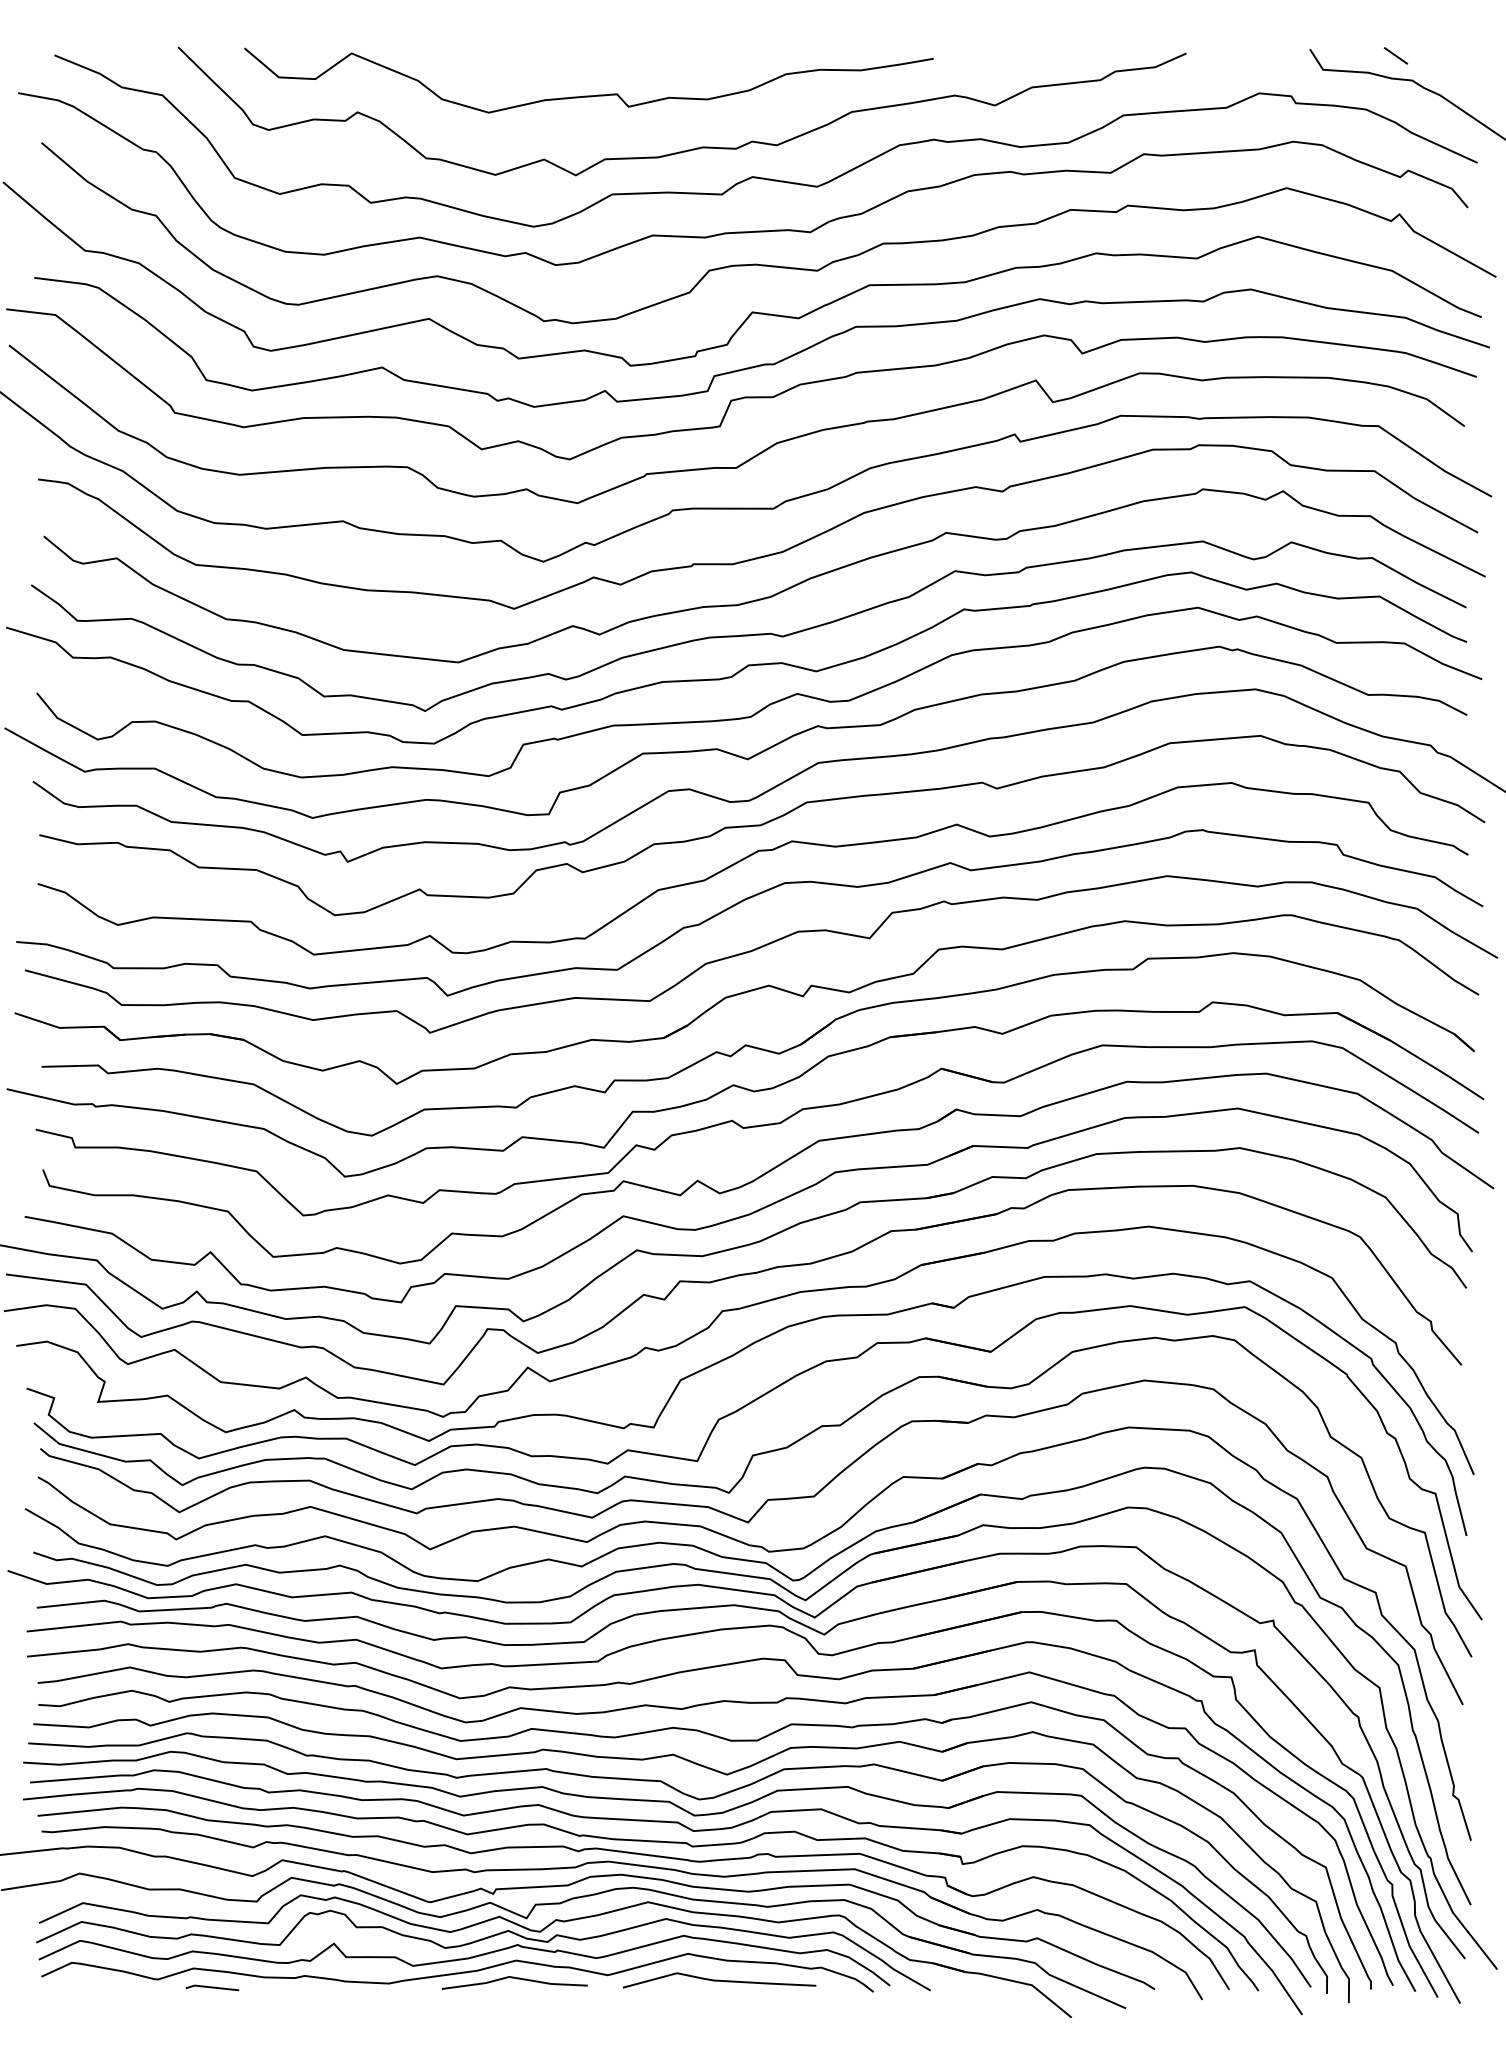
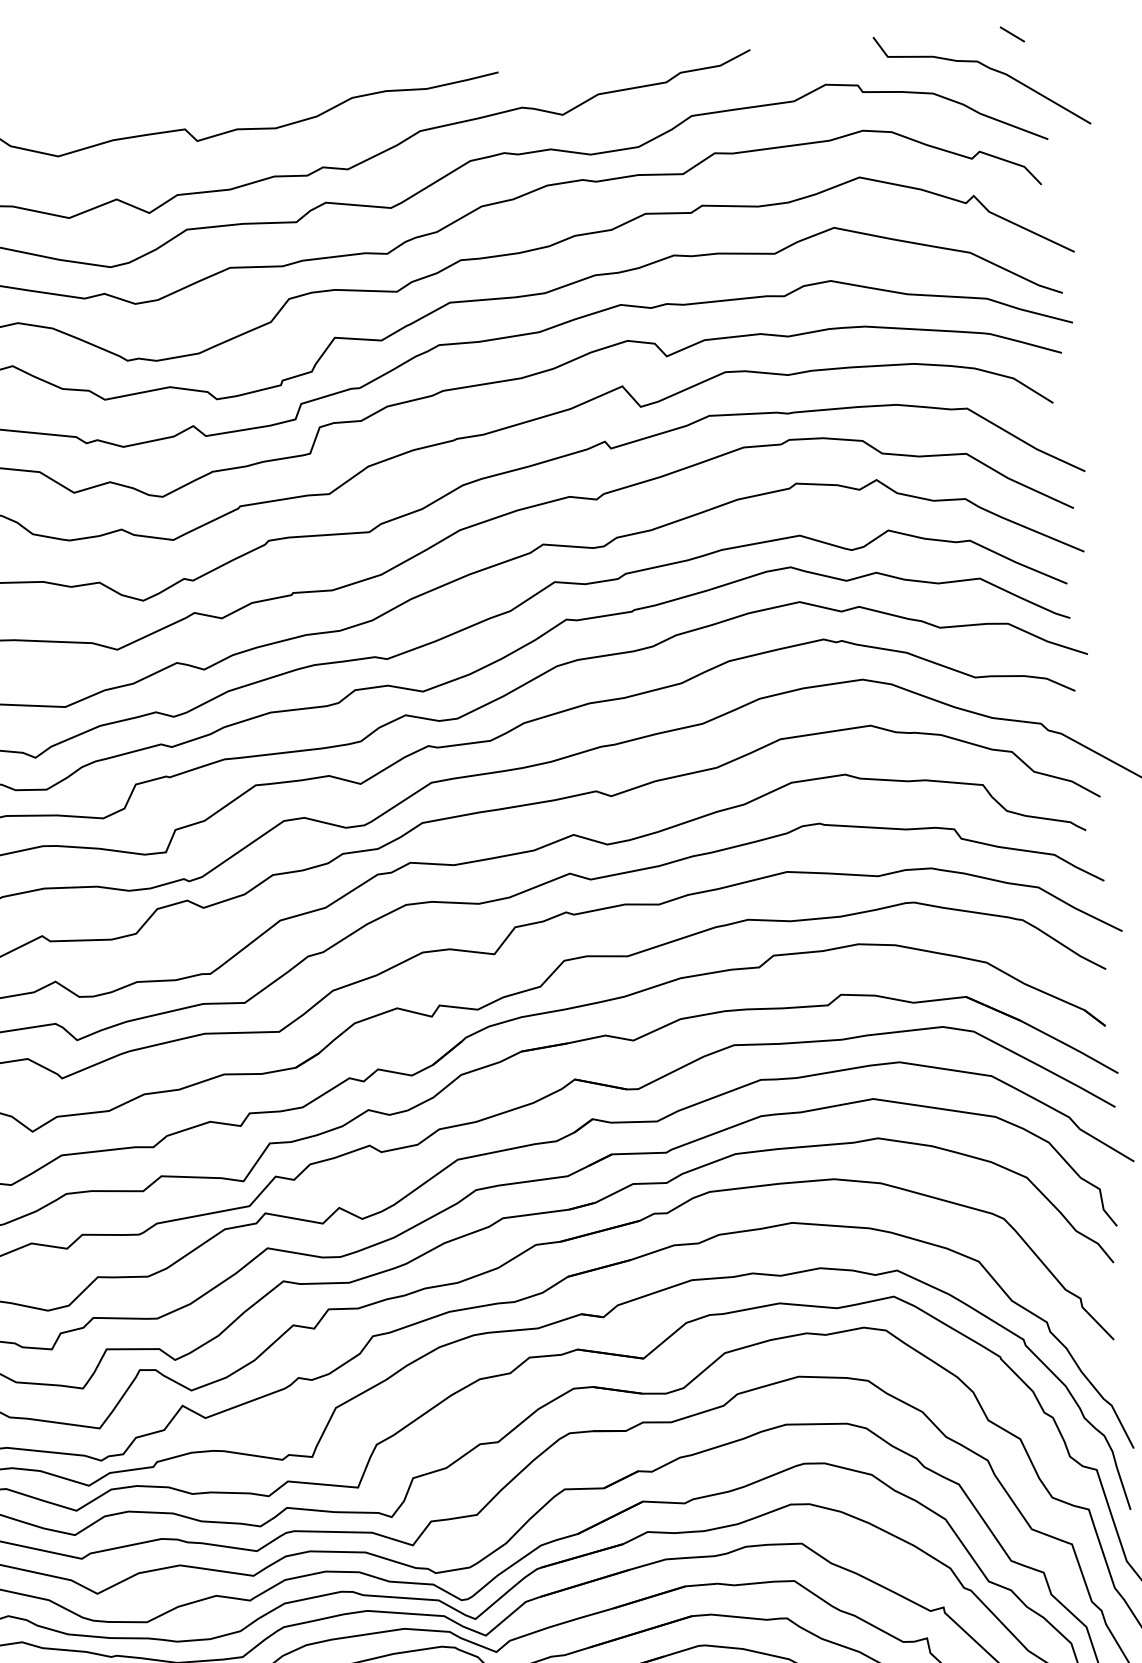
line: (1395, 55) -> (1011, 34), moved

